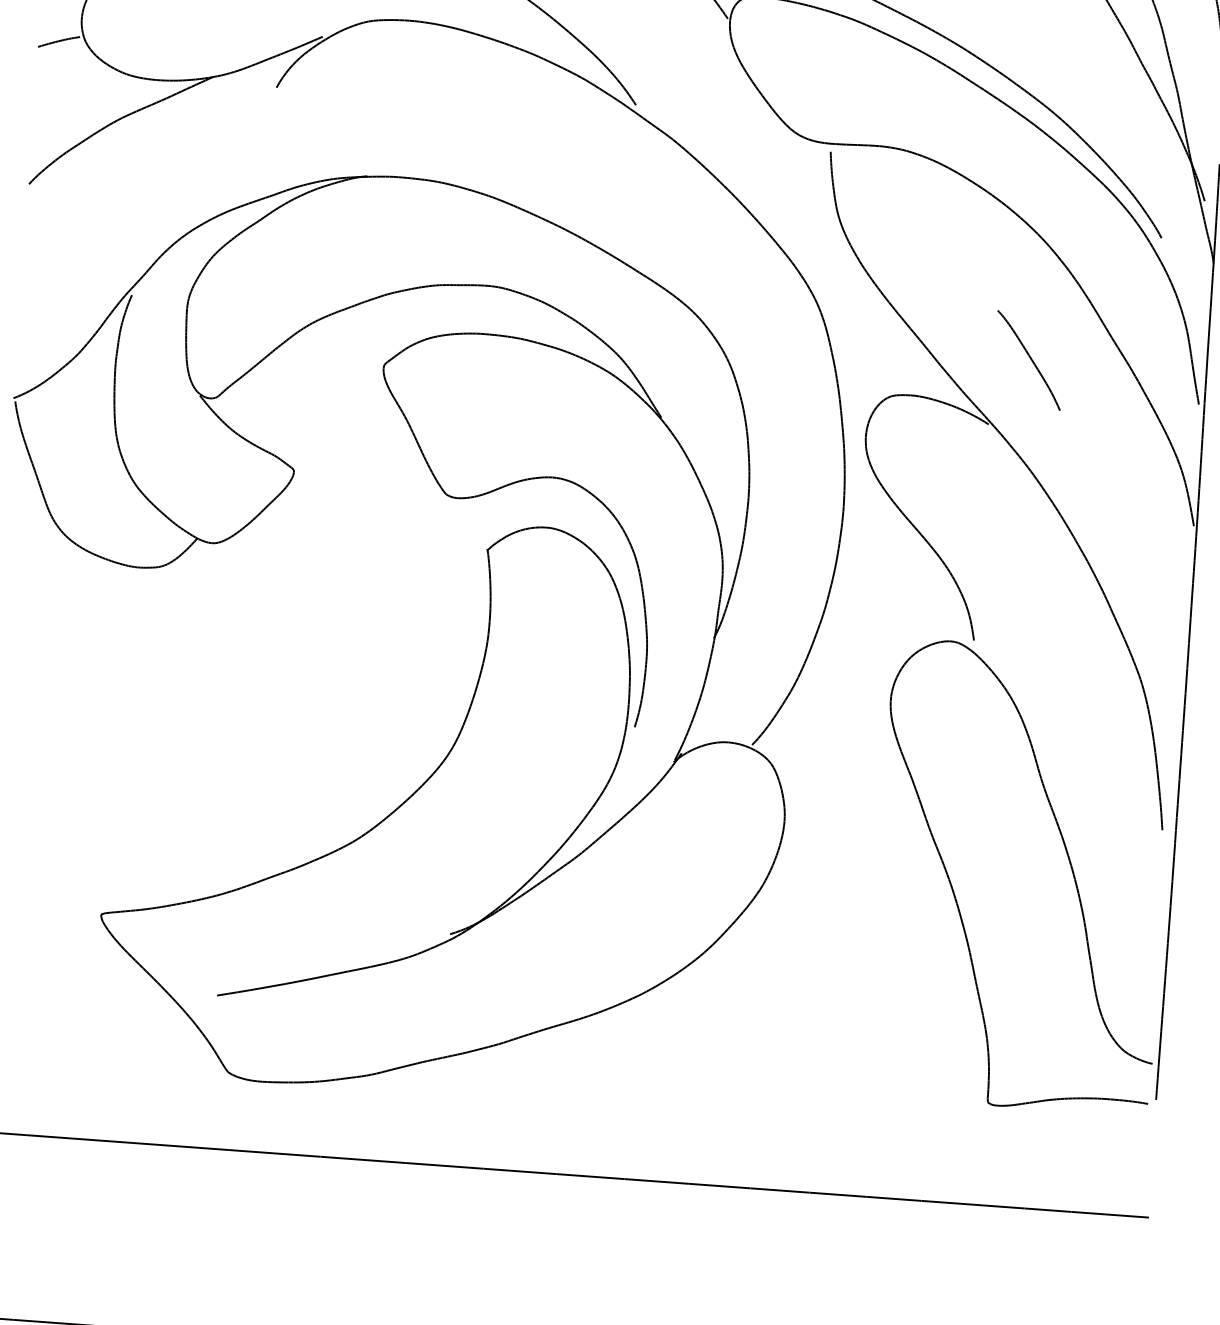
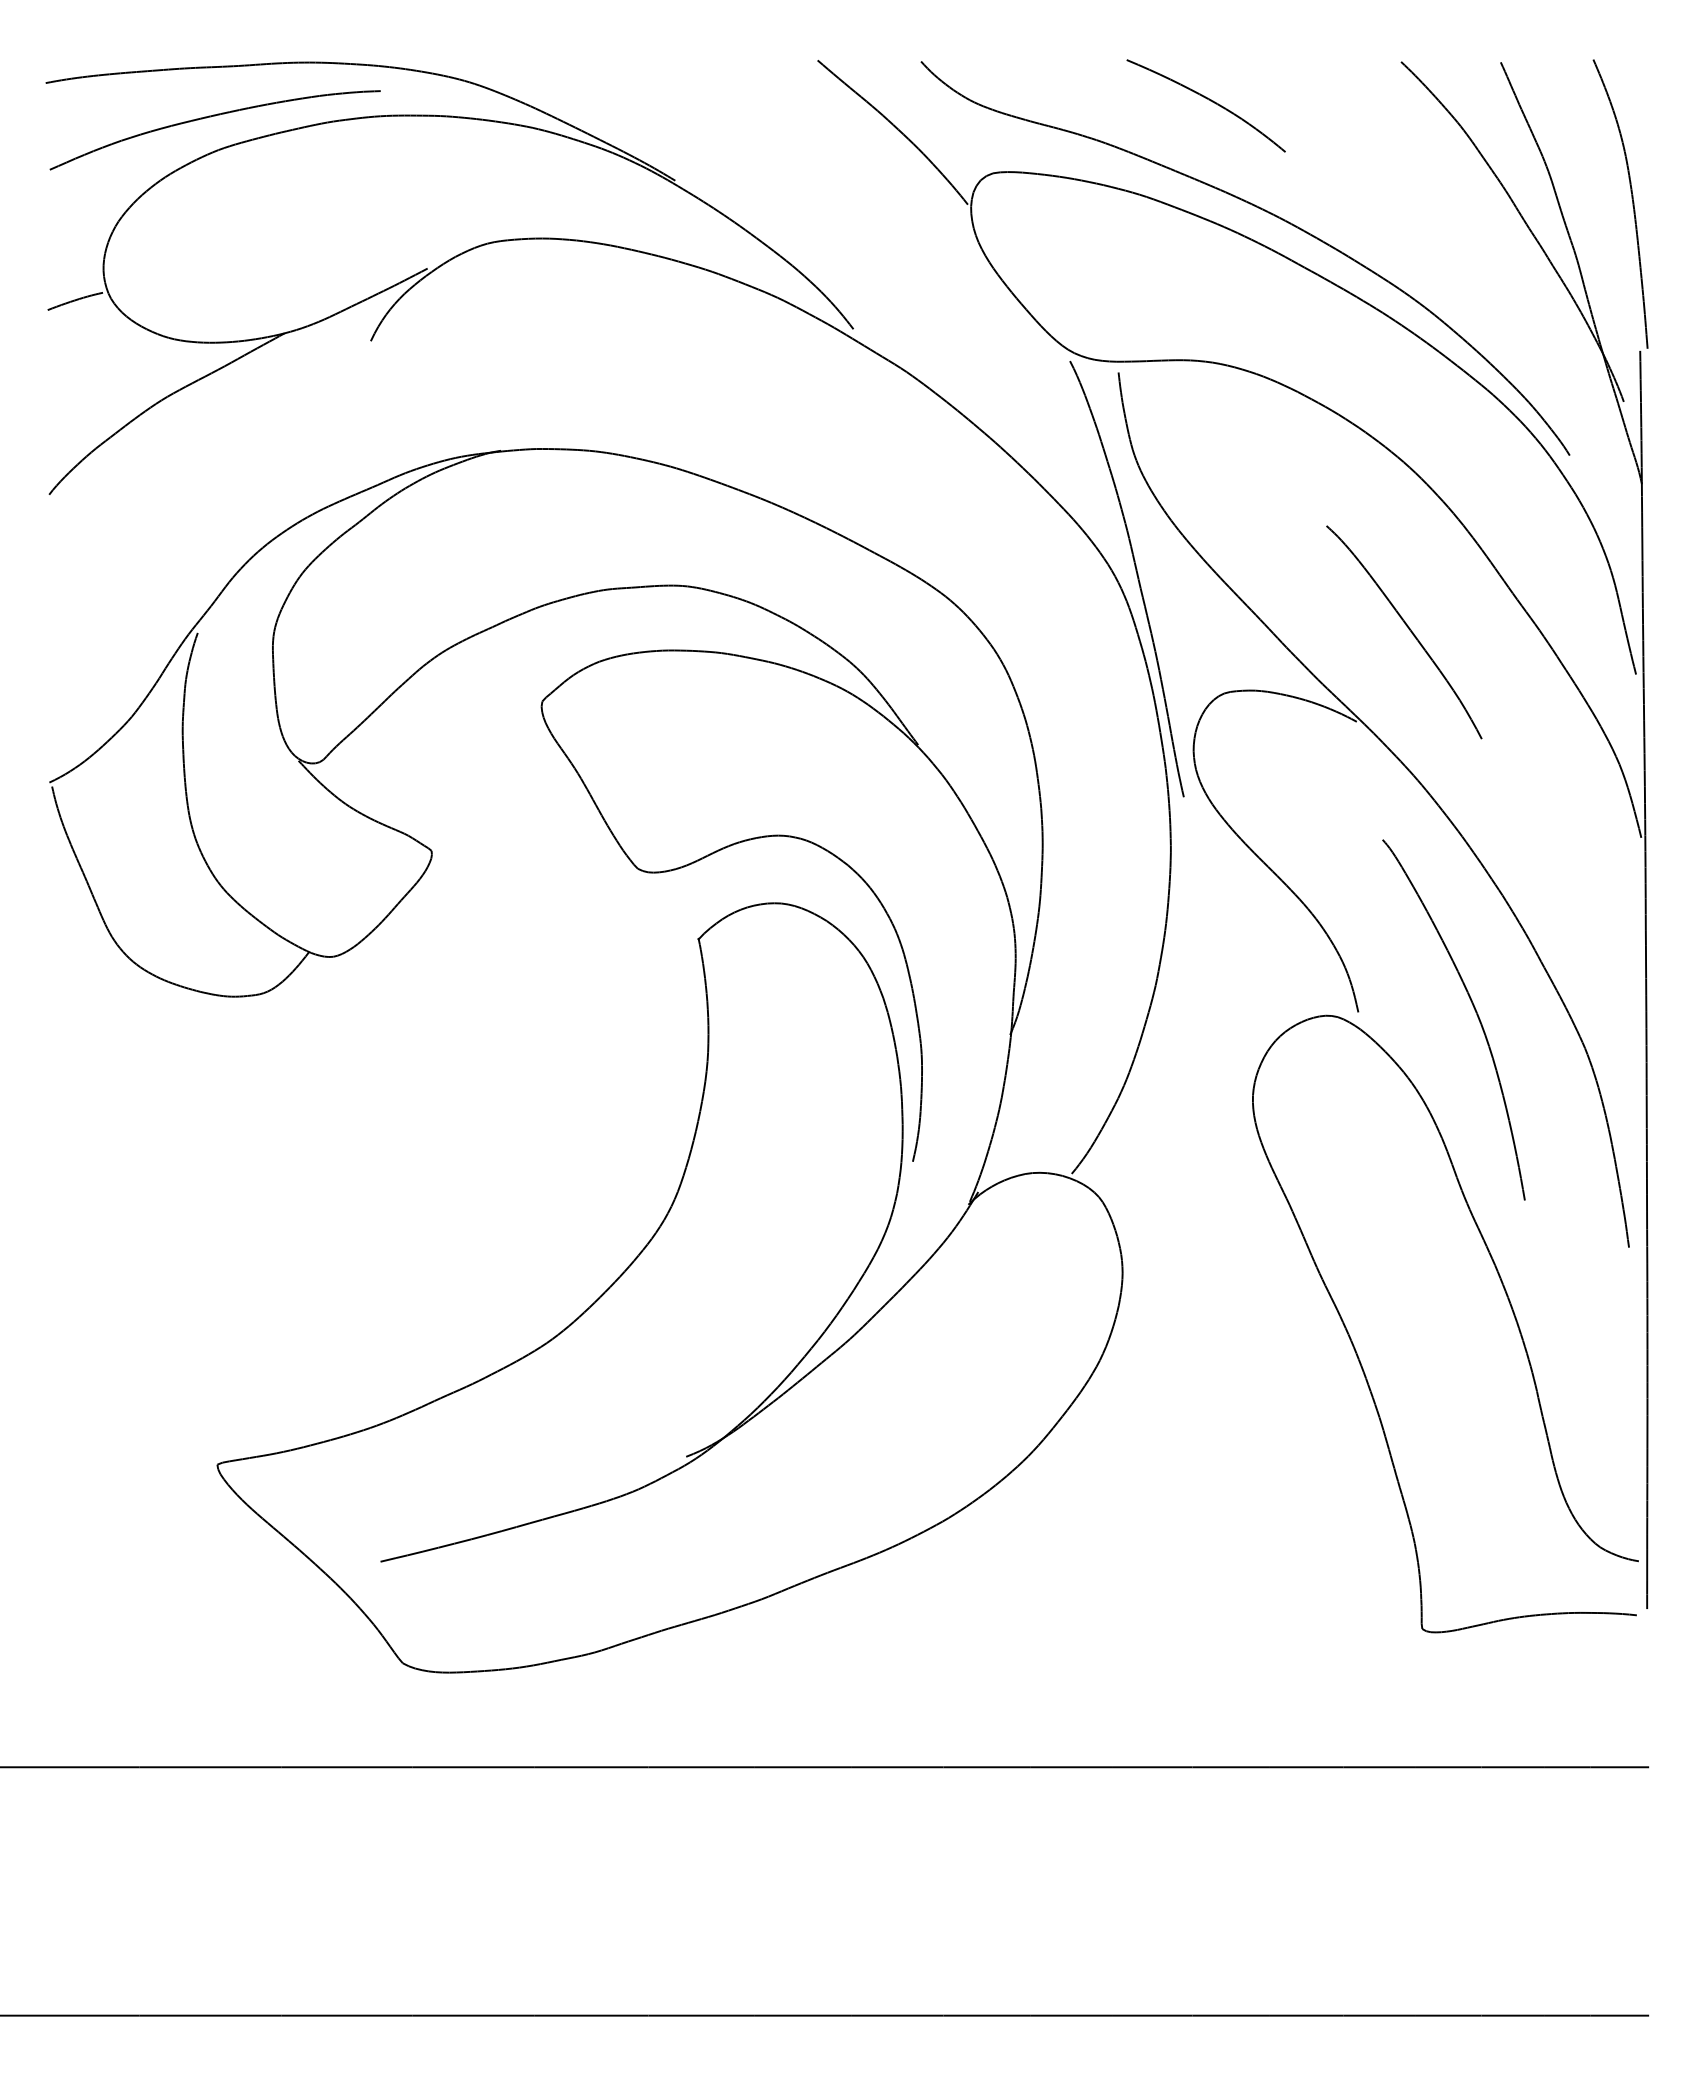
part: (832, 303) -> (1136, 575), added
part: (1029, 360) -> (1404, 632), size x1.67
part: (1059, 643) -> (1473, 1008), added

